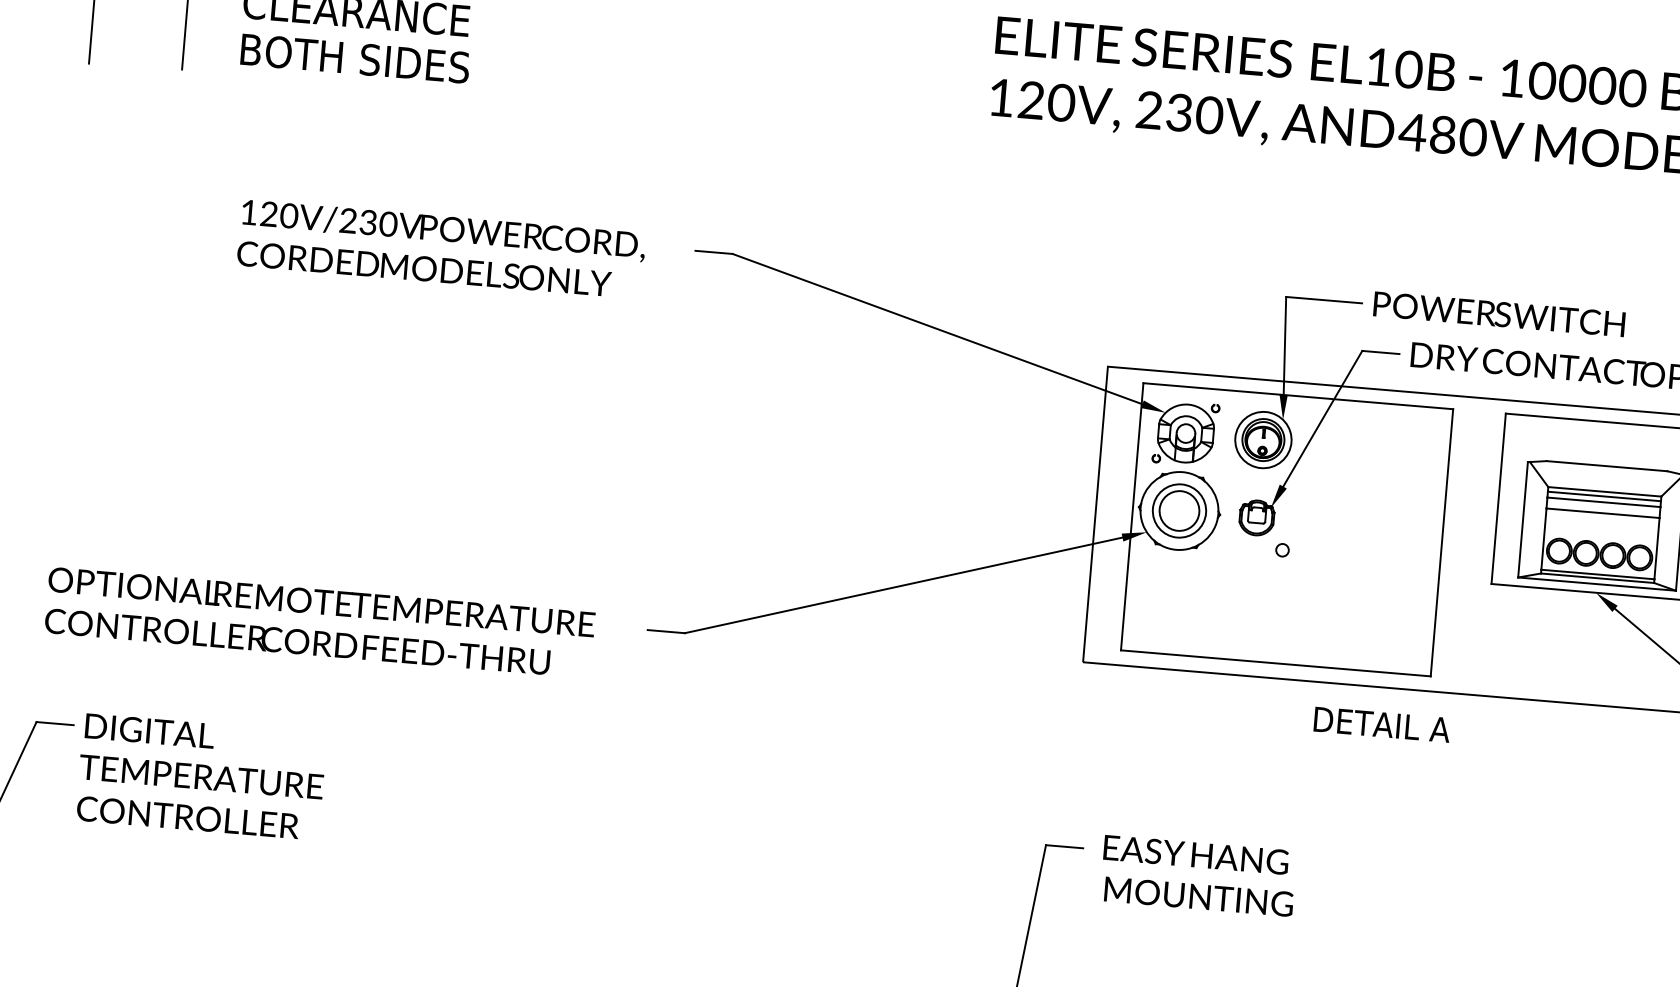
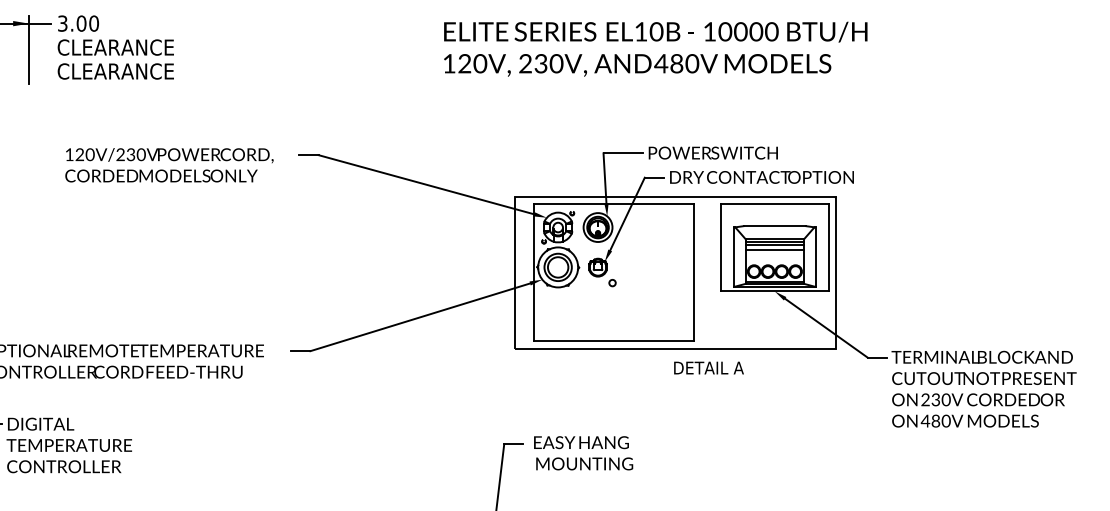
text: (353, 58) -> (116, 71), BOTH SIDES -> CLEARANCE
text: (1381, 723) -> (708, 367), moved

